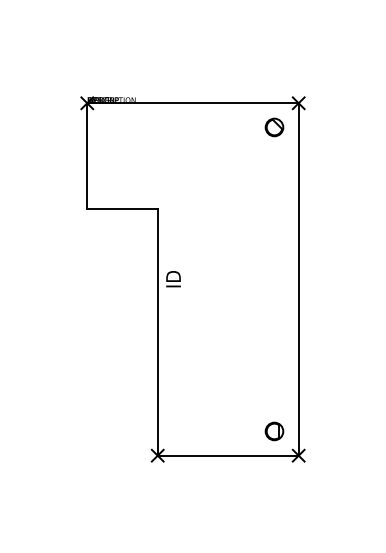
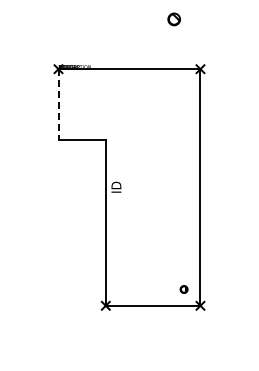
part: (273, 127) -> (173, 19), moved
line: (87, 157) -> (58, 105), solid -> dashed
part: (273, 431) -> (183, 289), size x0.6

